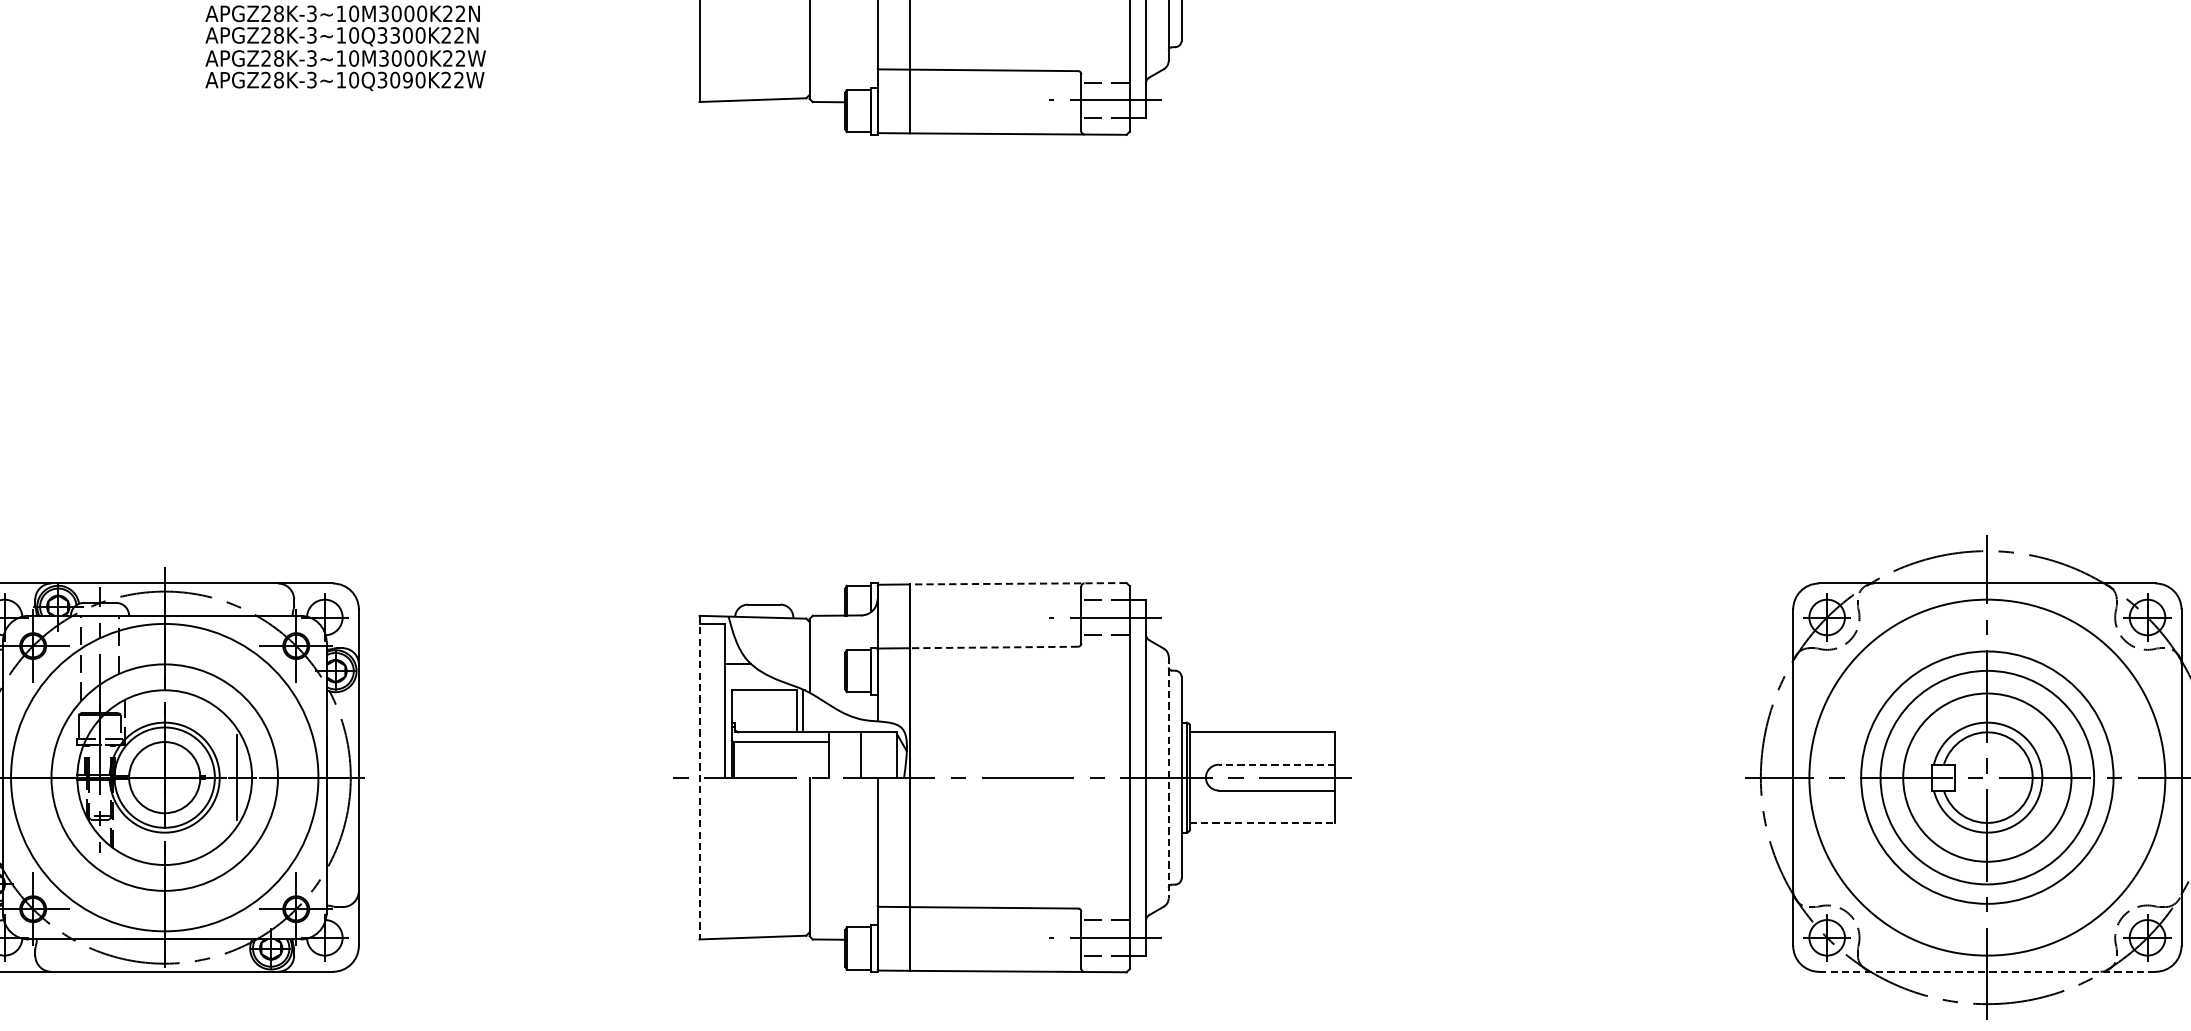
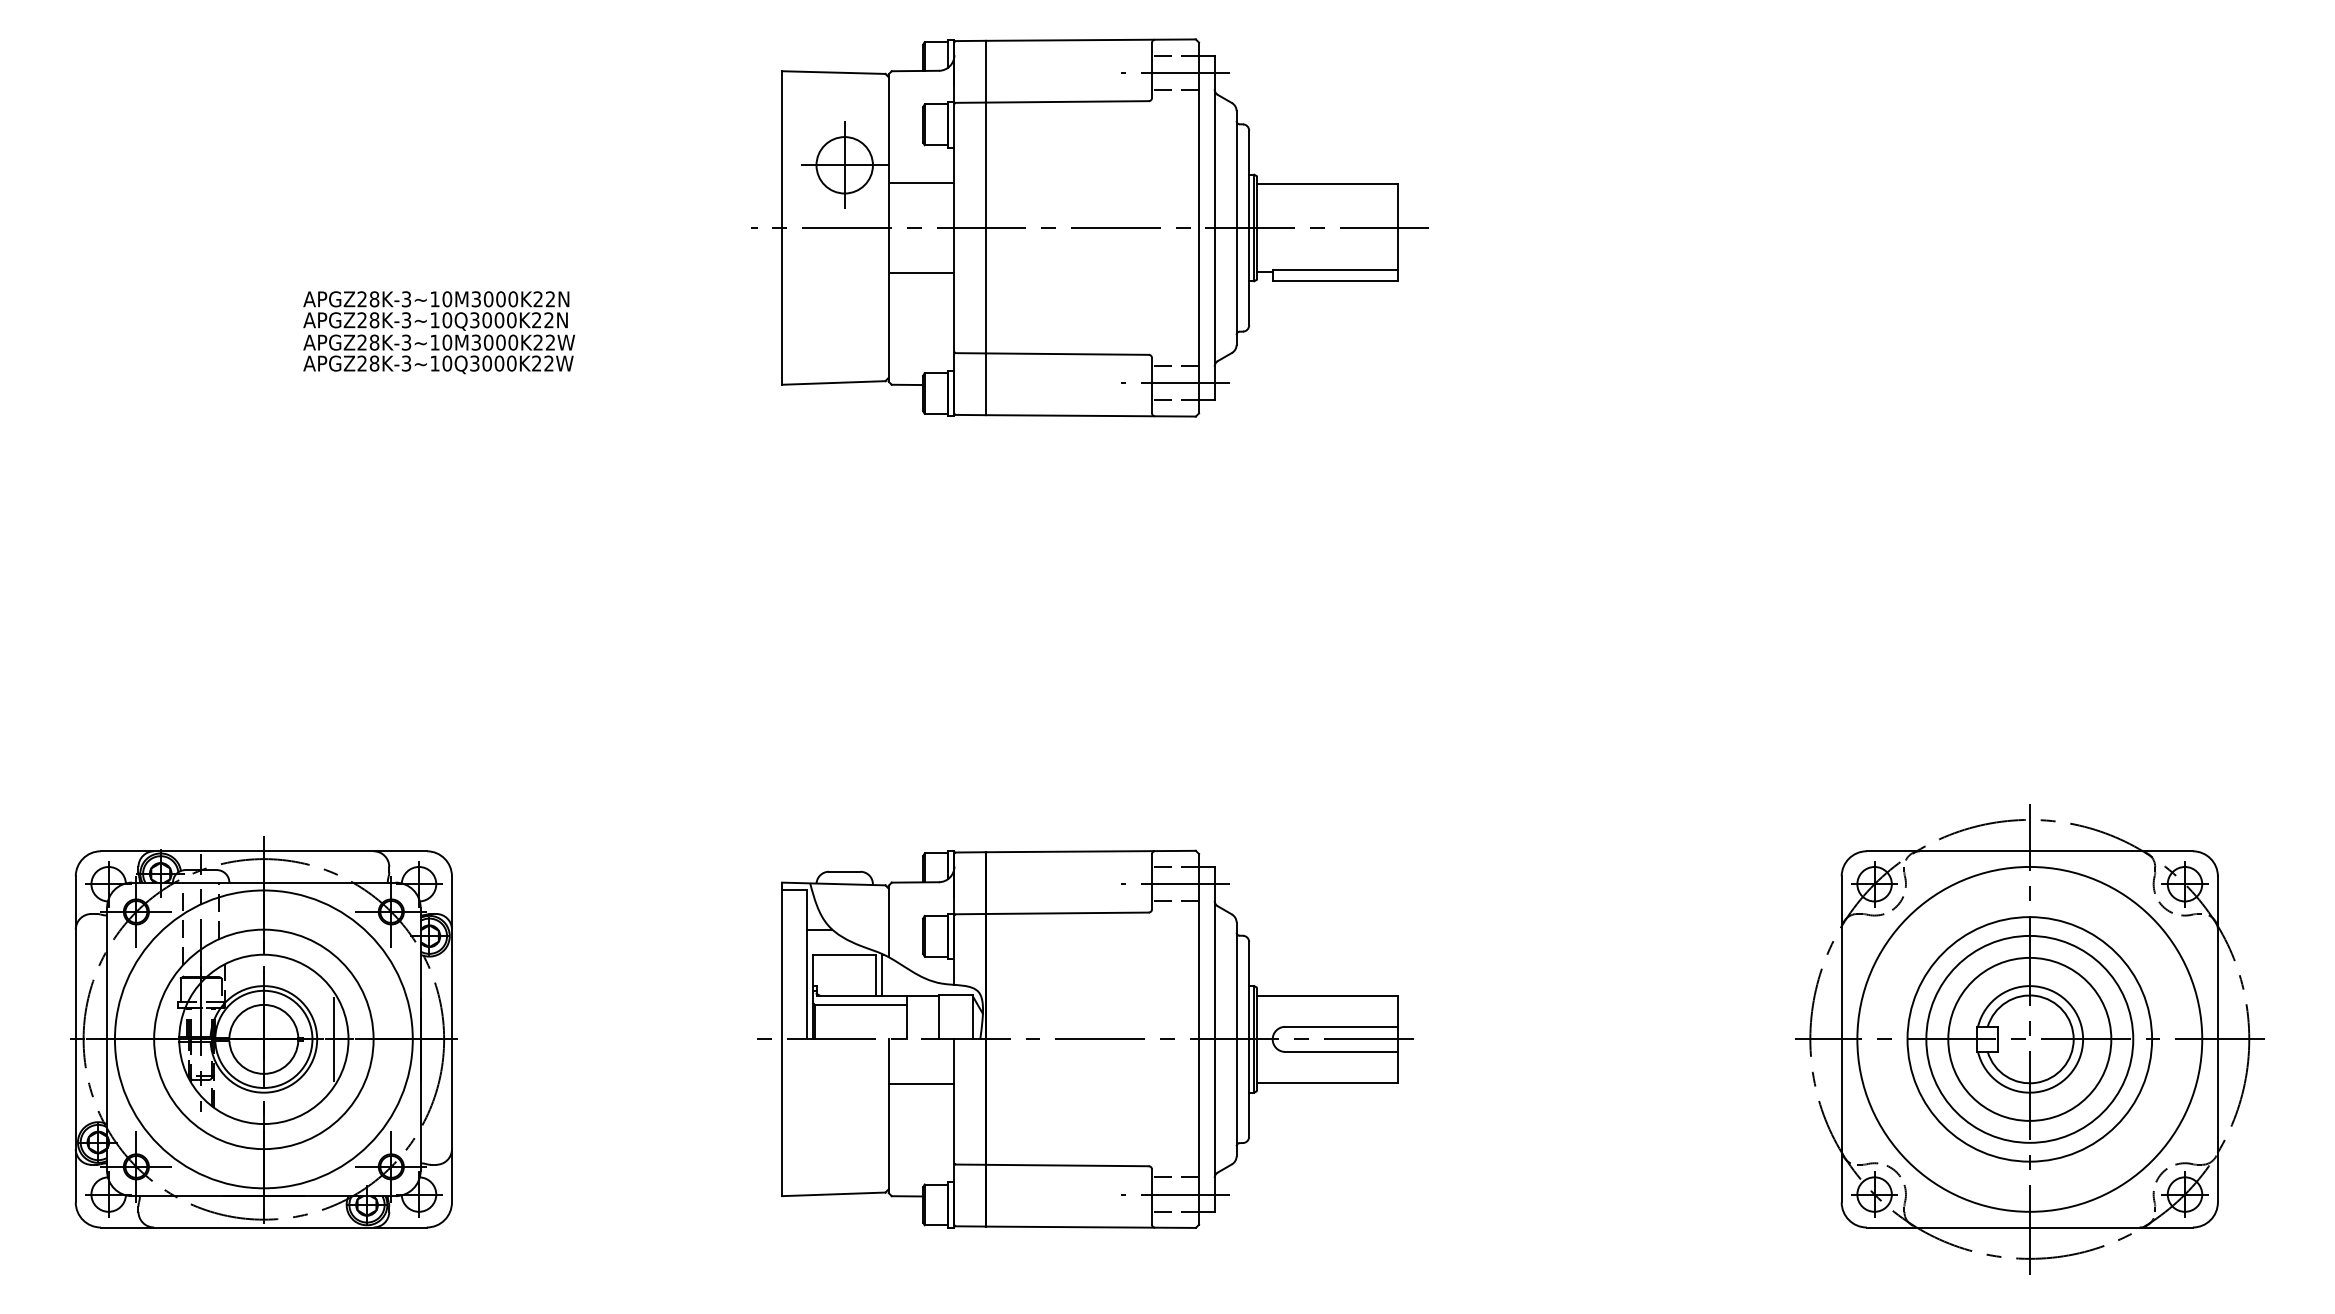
text: (394, 35) -> (486, 320), APGZ28K-3~10Q3300K22N -> APGZ28K-3~10Q3000K22N
text: (407, 80) -> (499, 363), APGZ28K-3~10Q3090K22W -> APGZ28K-3~10Q3000K22W
line: (1017, 583) -> (1090, 851), dashed -> solid
line: (994, 647) -> (1067, 913), dashed -> solid
line: (1276, 764) -> (1341, 1026), dashed -> solid
line: (700, 777) -> (782, 1039), dashed -> solid
line: (1168, 777) -> (1236, 1039), dashed -> solid
line: (1262, 823) -> (1327, 1083), dashed -> solid
line: (843, 824) -> (921, 1084), added
line: (1987, 971) -> (2029, 1227), dashed -> solid

